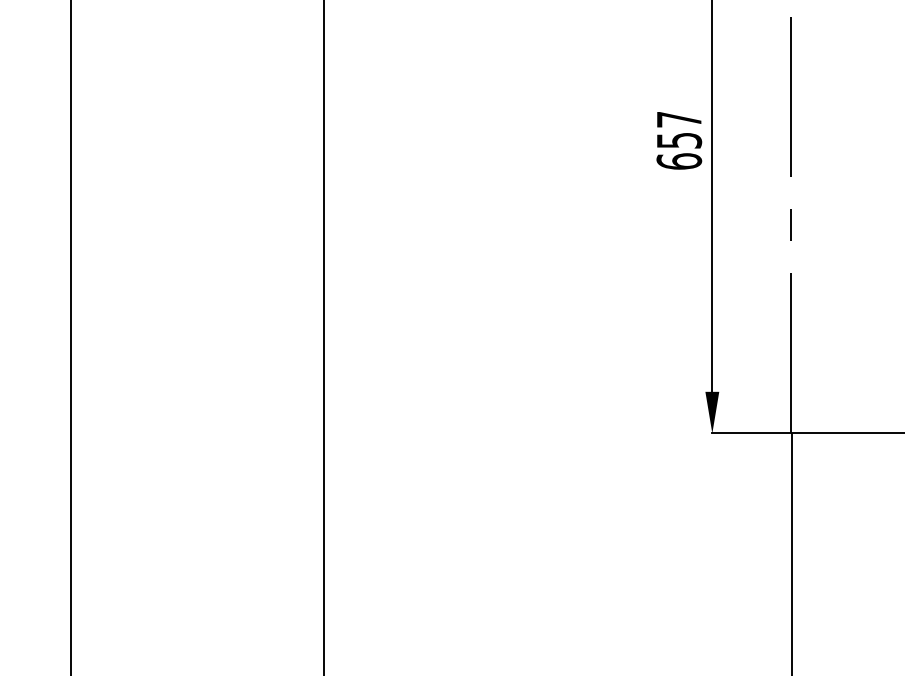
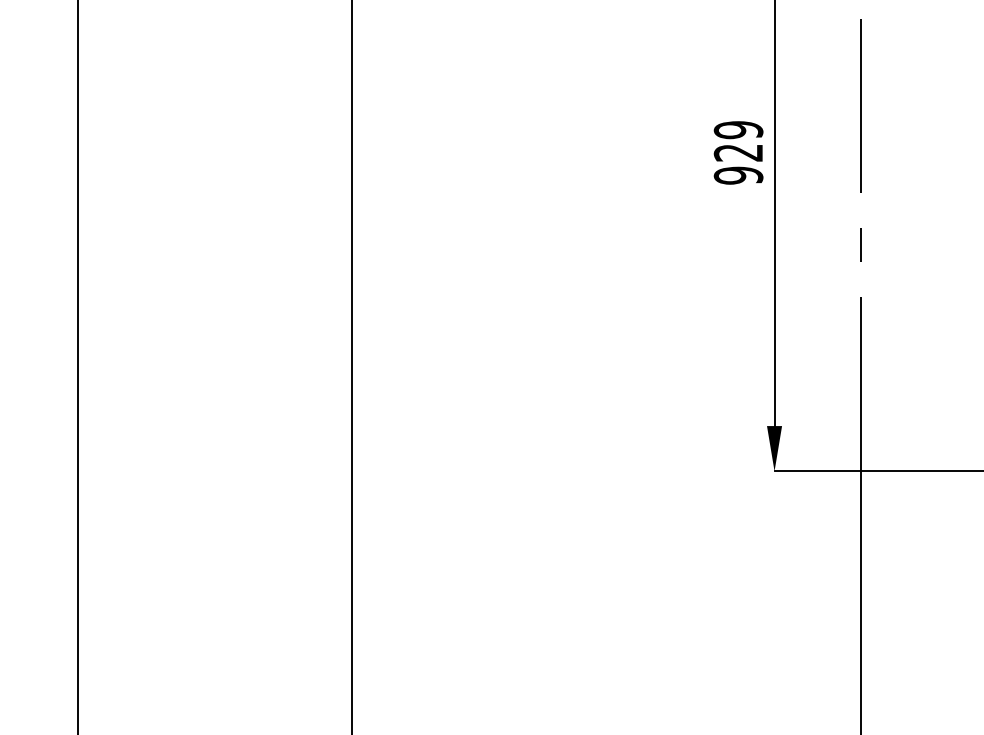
text: (679, 140) -> (738, 152), 657 -> 929

